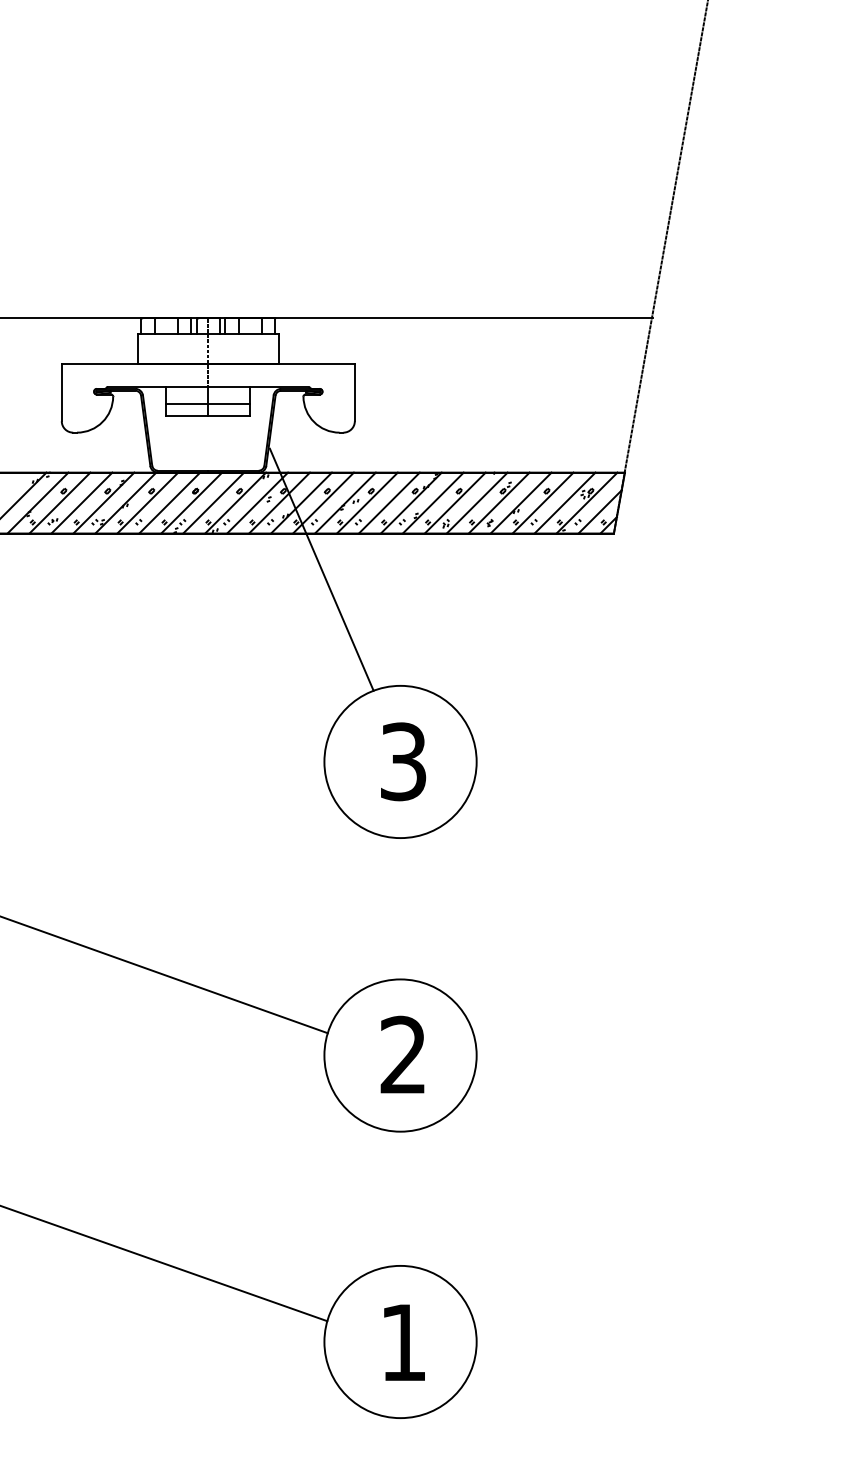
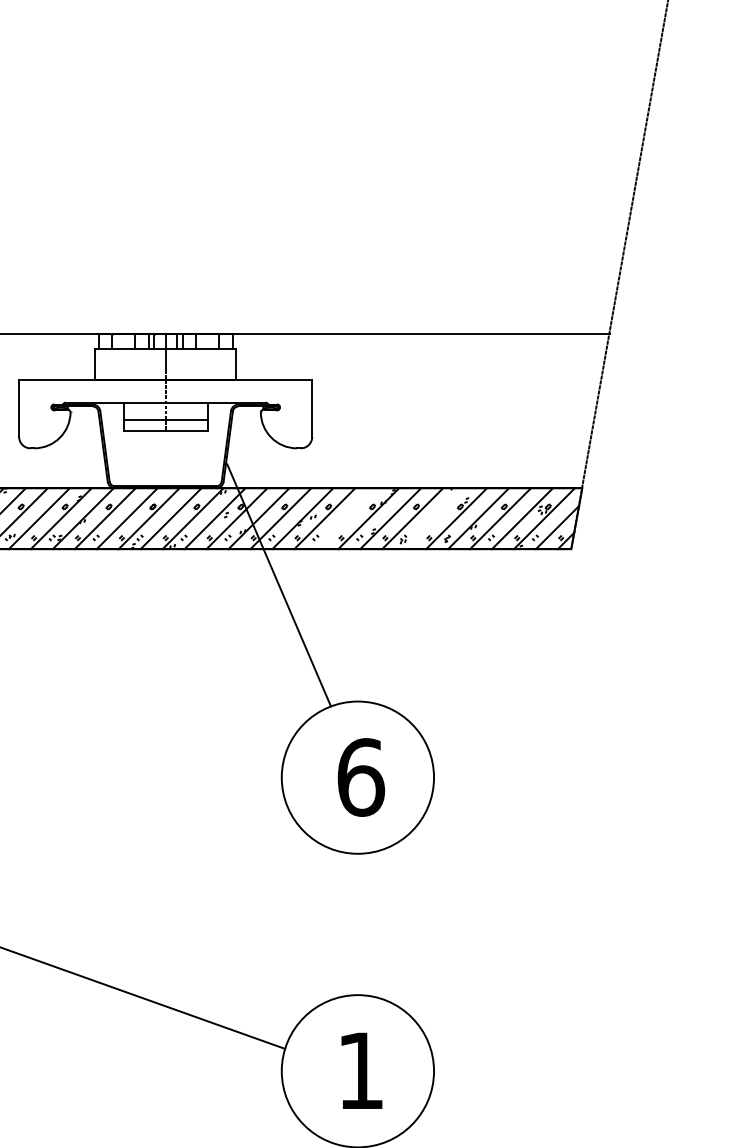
line: (388, 502) -> (345, 518), removed
line: (476, 502) -> (433, 518), removed
text: (403, 761) -> (360, 777), 3 -> 6
text: (402, 1054) -> (359, 1070), 2 -> 1

